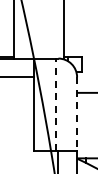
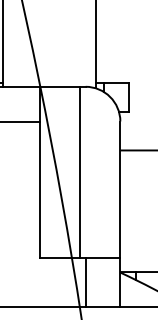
line: (55, 104) -> (80, 172), dashed -> solid
line: (77, 113) -> (121, 188), dashed -> solid

